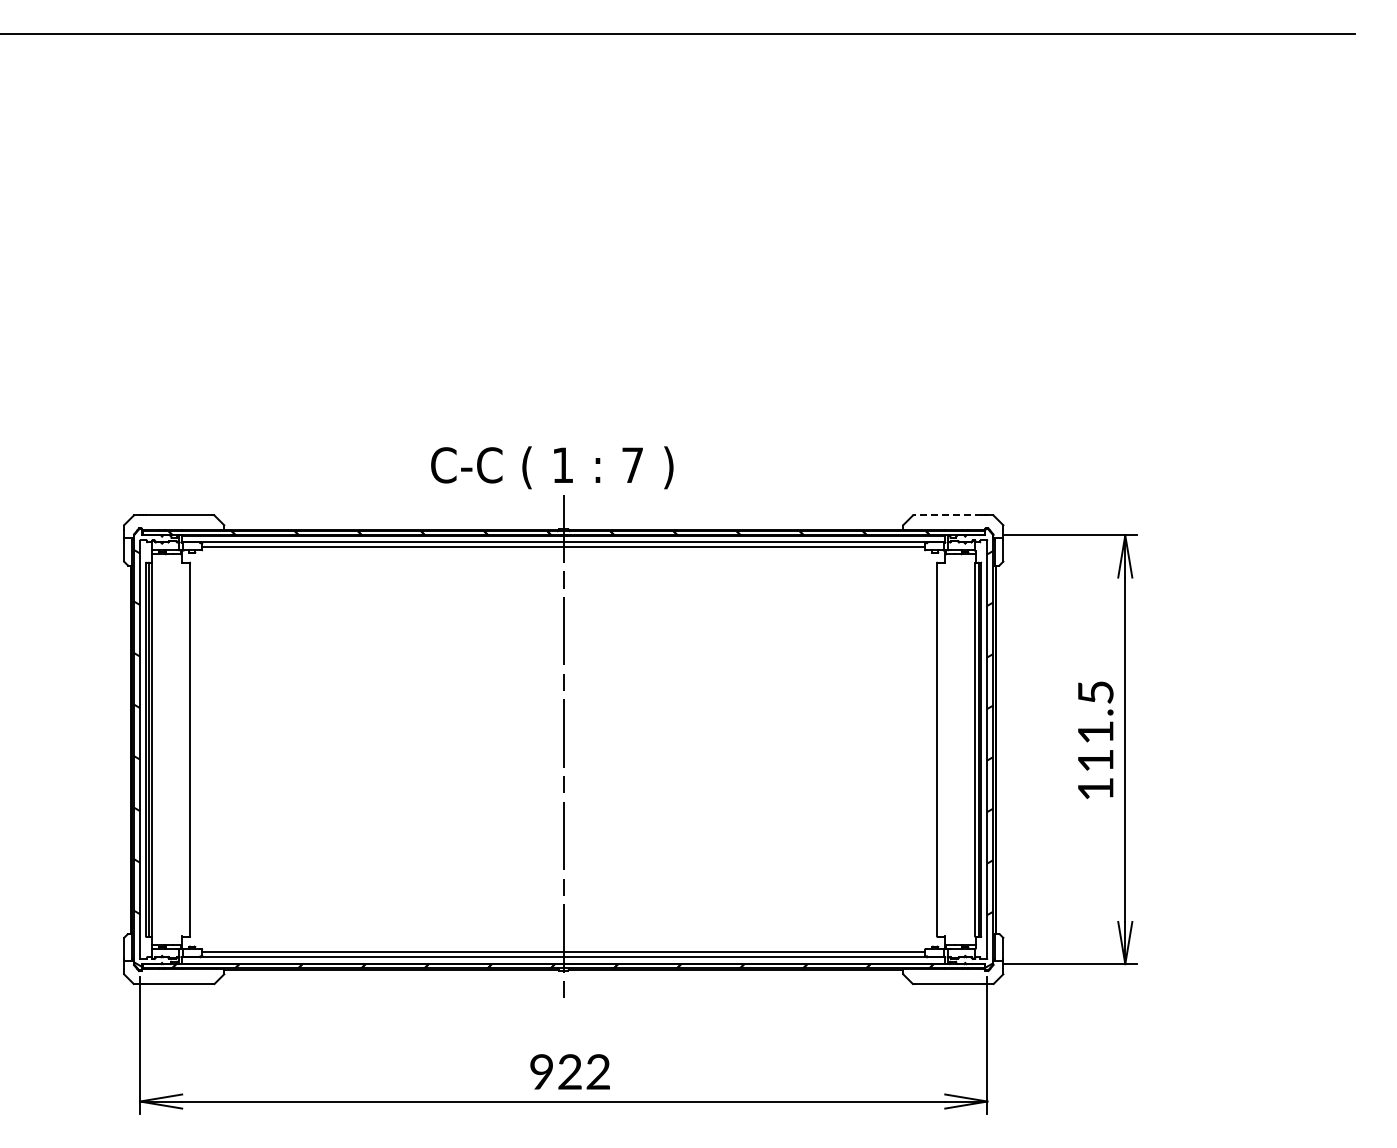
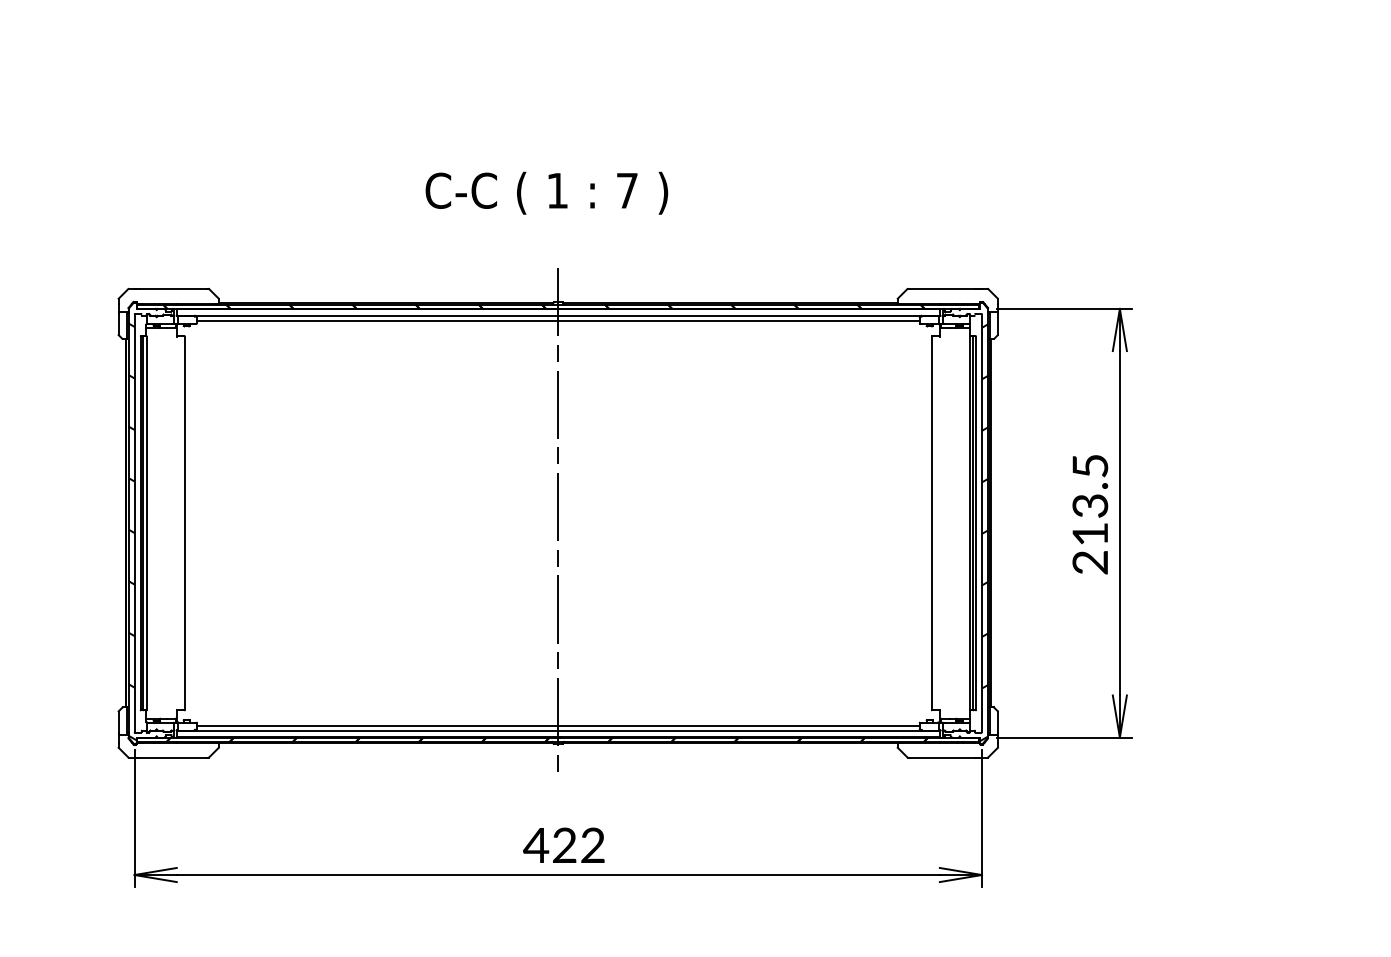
text: (552, 467) -> (547, 192), moved
line: (948, 515) -> (943, 288), dashed -> solid
text: (1095, 760) -> (1090, 533), 111.5 -> 213.5
text: (541, 1071) -> (536, 844), 922 -> 422

